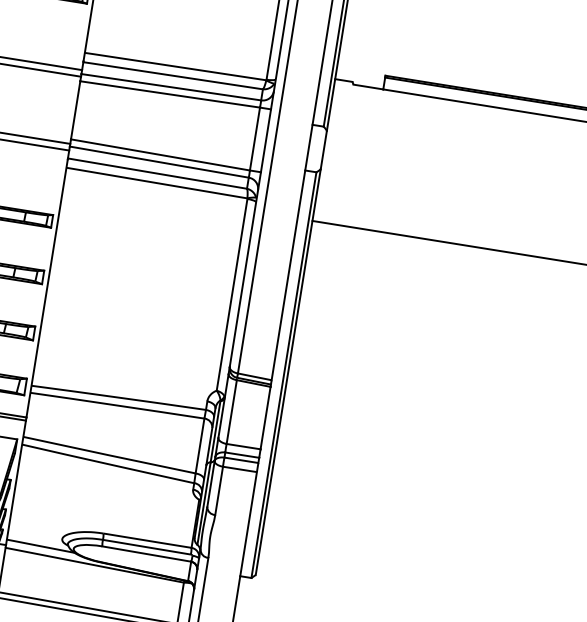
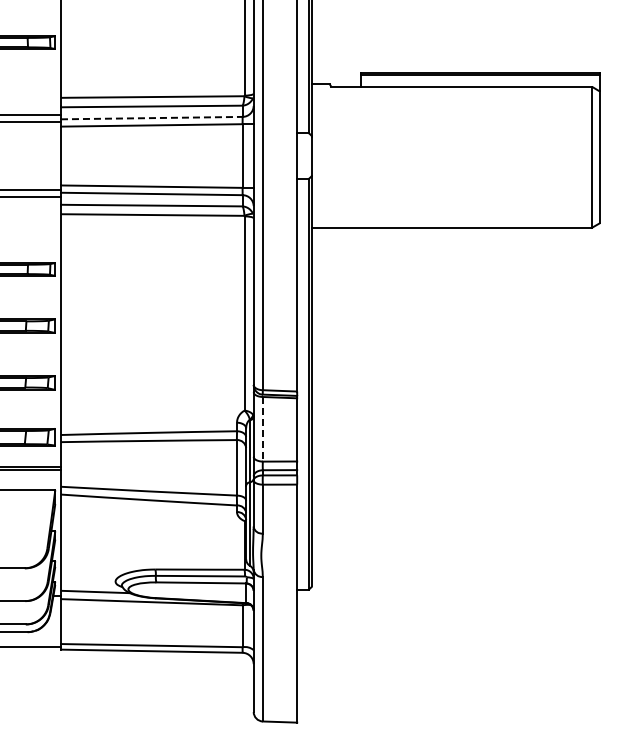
line: (170, 87) -> (151, 118), solid -> dashed
line: (231, 412) -> (262, 429), solid -> dashed

